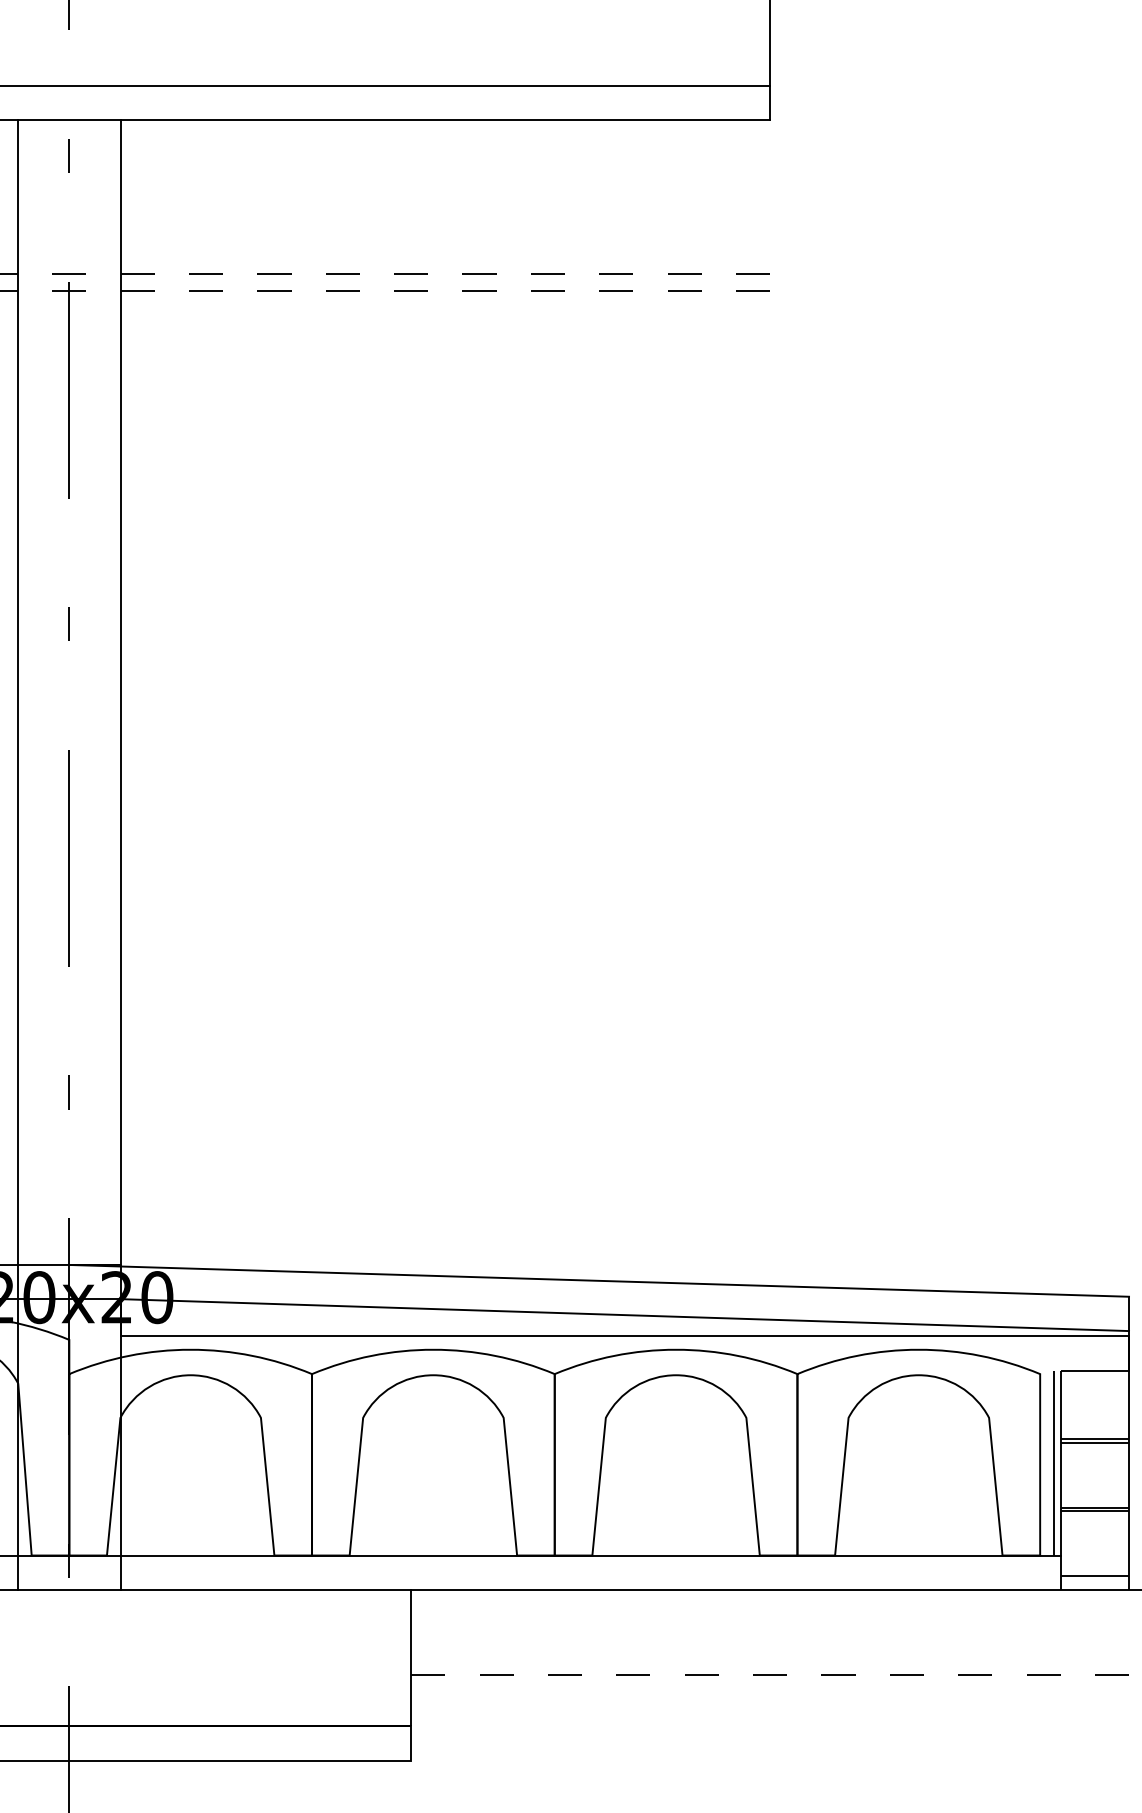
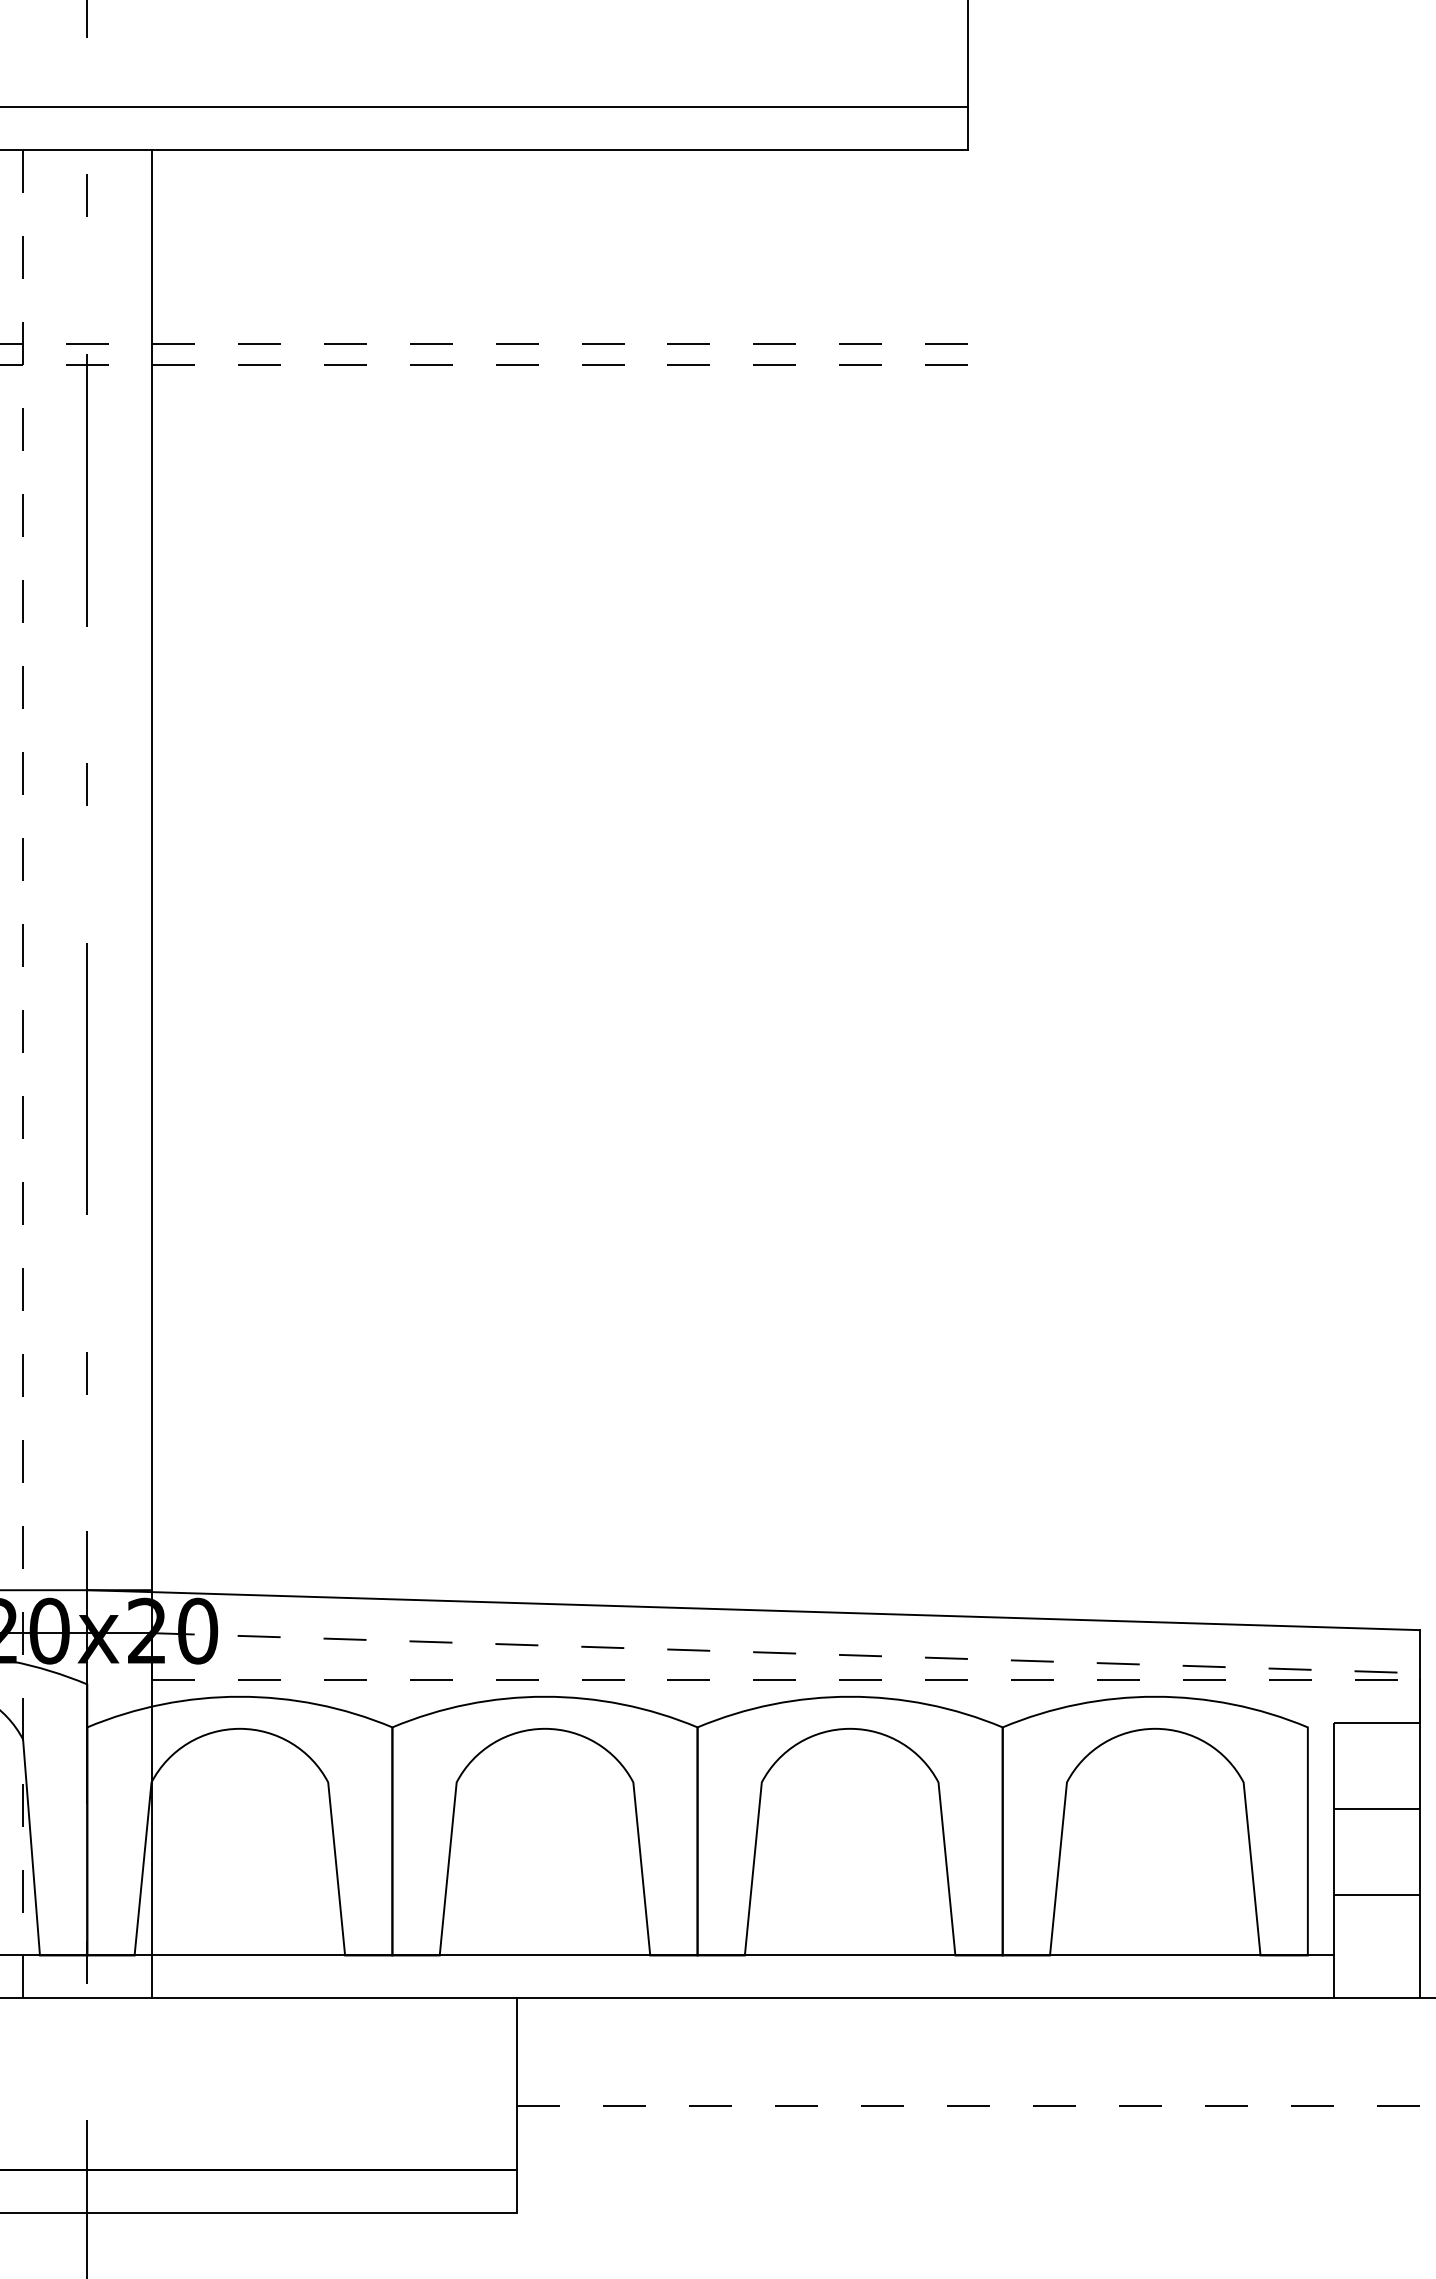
line: (17, 854) -> (22, 1073), solid -> dashed
line: (625, 1315) -> (786, 1653), solid -> dashed
line: (624, 1336) -> (785, 1679), solid -> dashed
line: (1094, 1442) -> (1376, 1813), removed
line: (1054, 1463) -> (1325, 1839), removed
line: (1094, 1511) -> (1376, 1899), removed
line: (1094, 1576) -> (1376, 1981), removed

